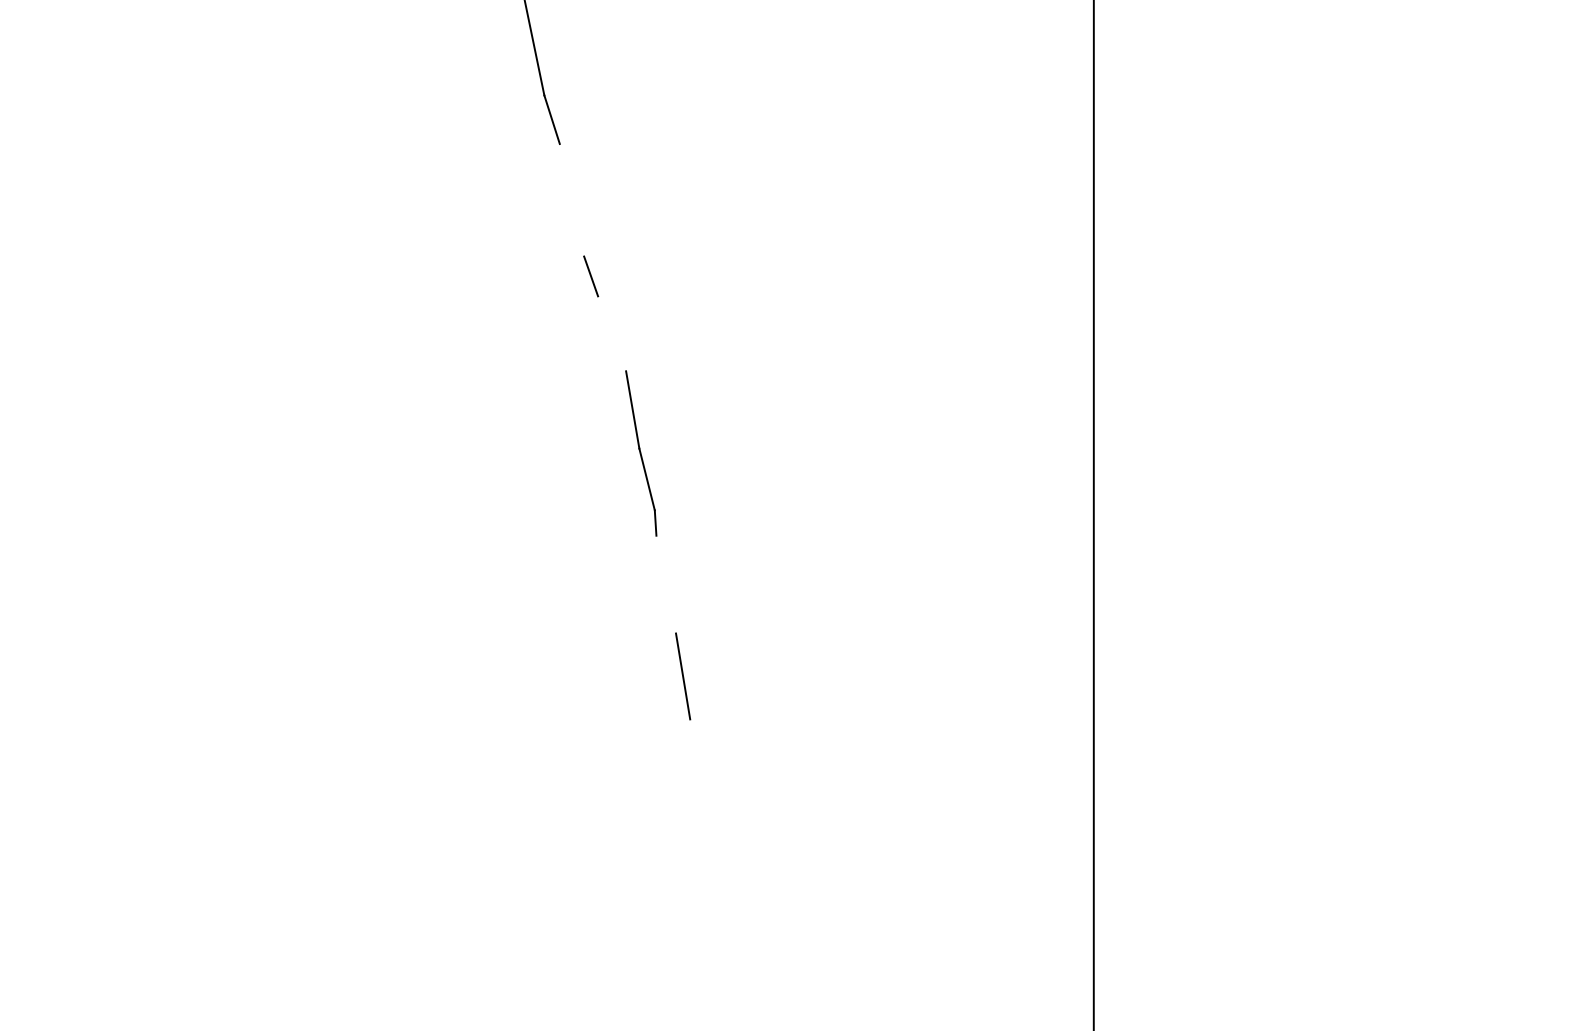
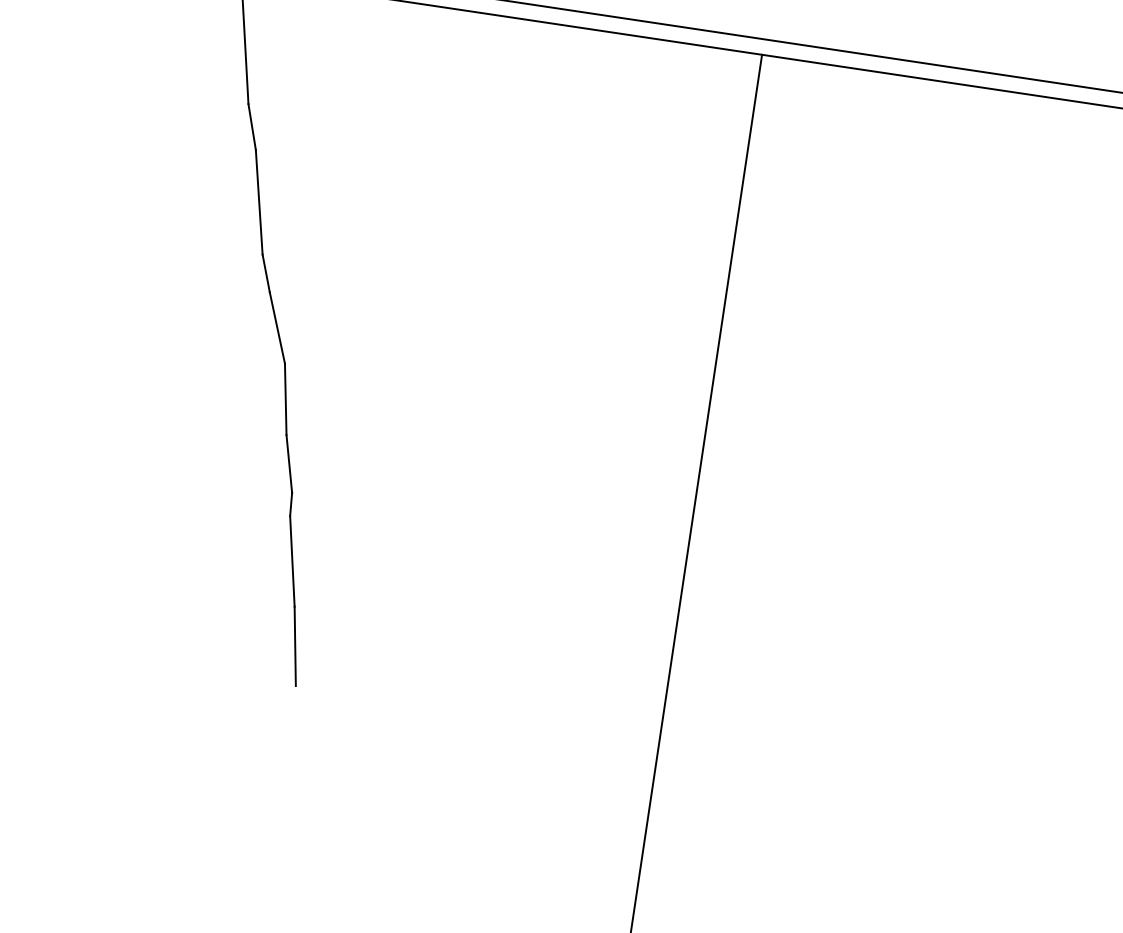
line: (571, 199) -> (258, 201), added
line: (612, 333) -> (277, 327), added
line: (666, 584) -> (292, 561), added

